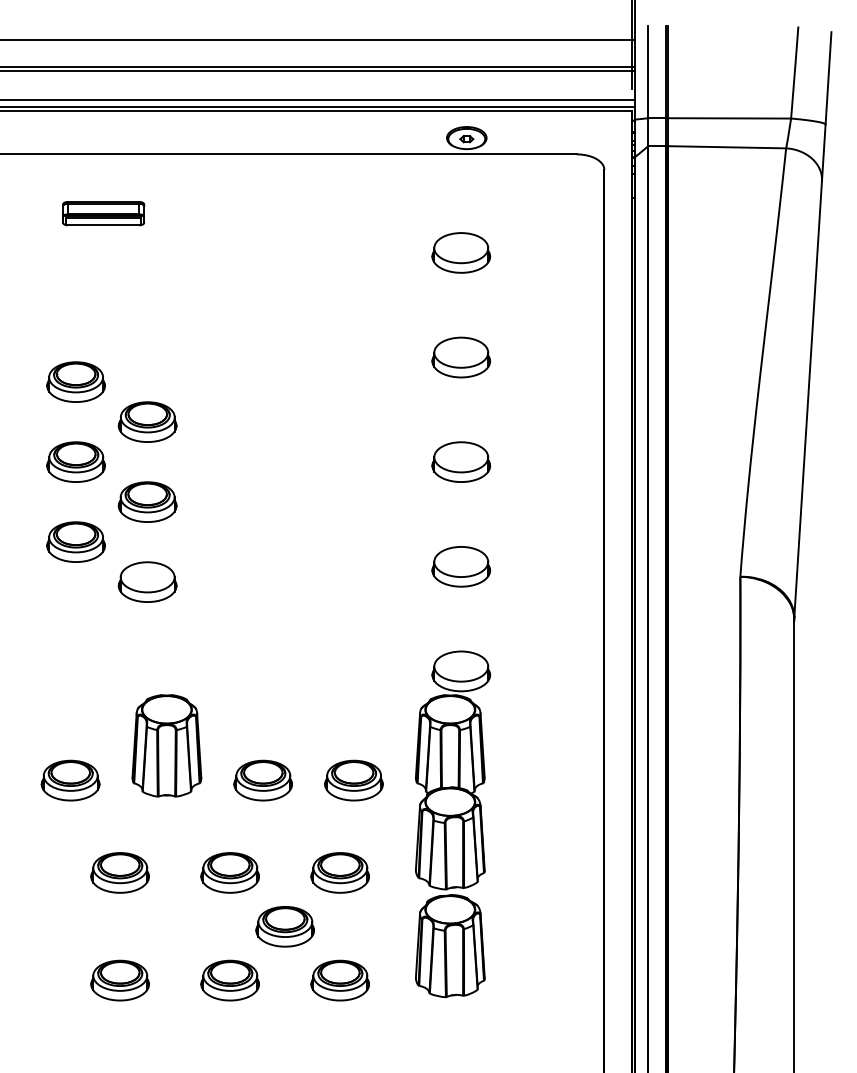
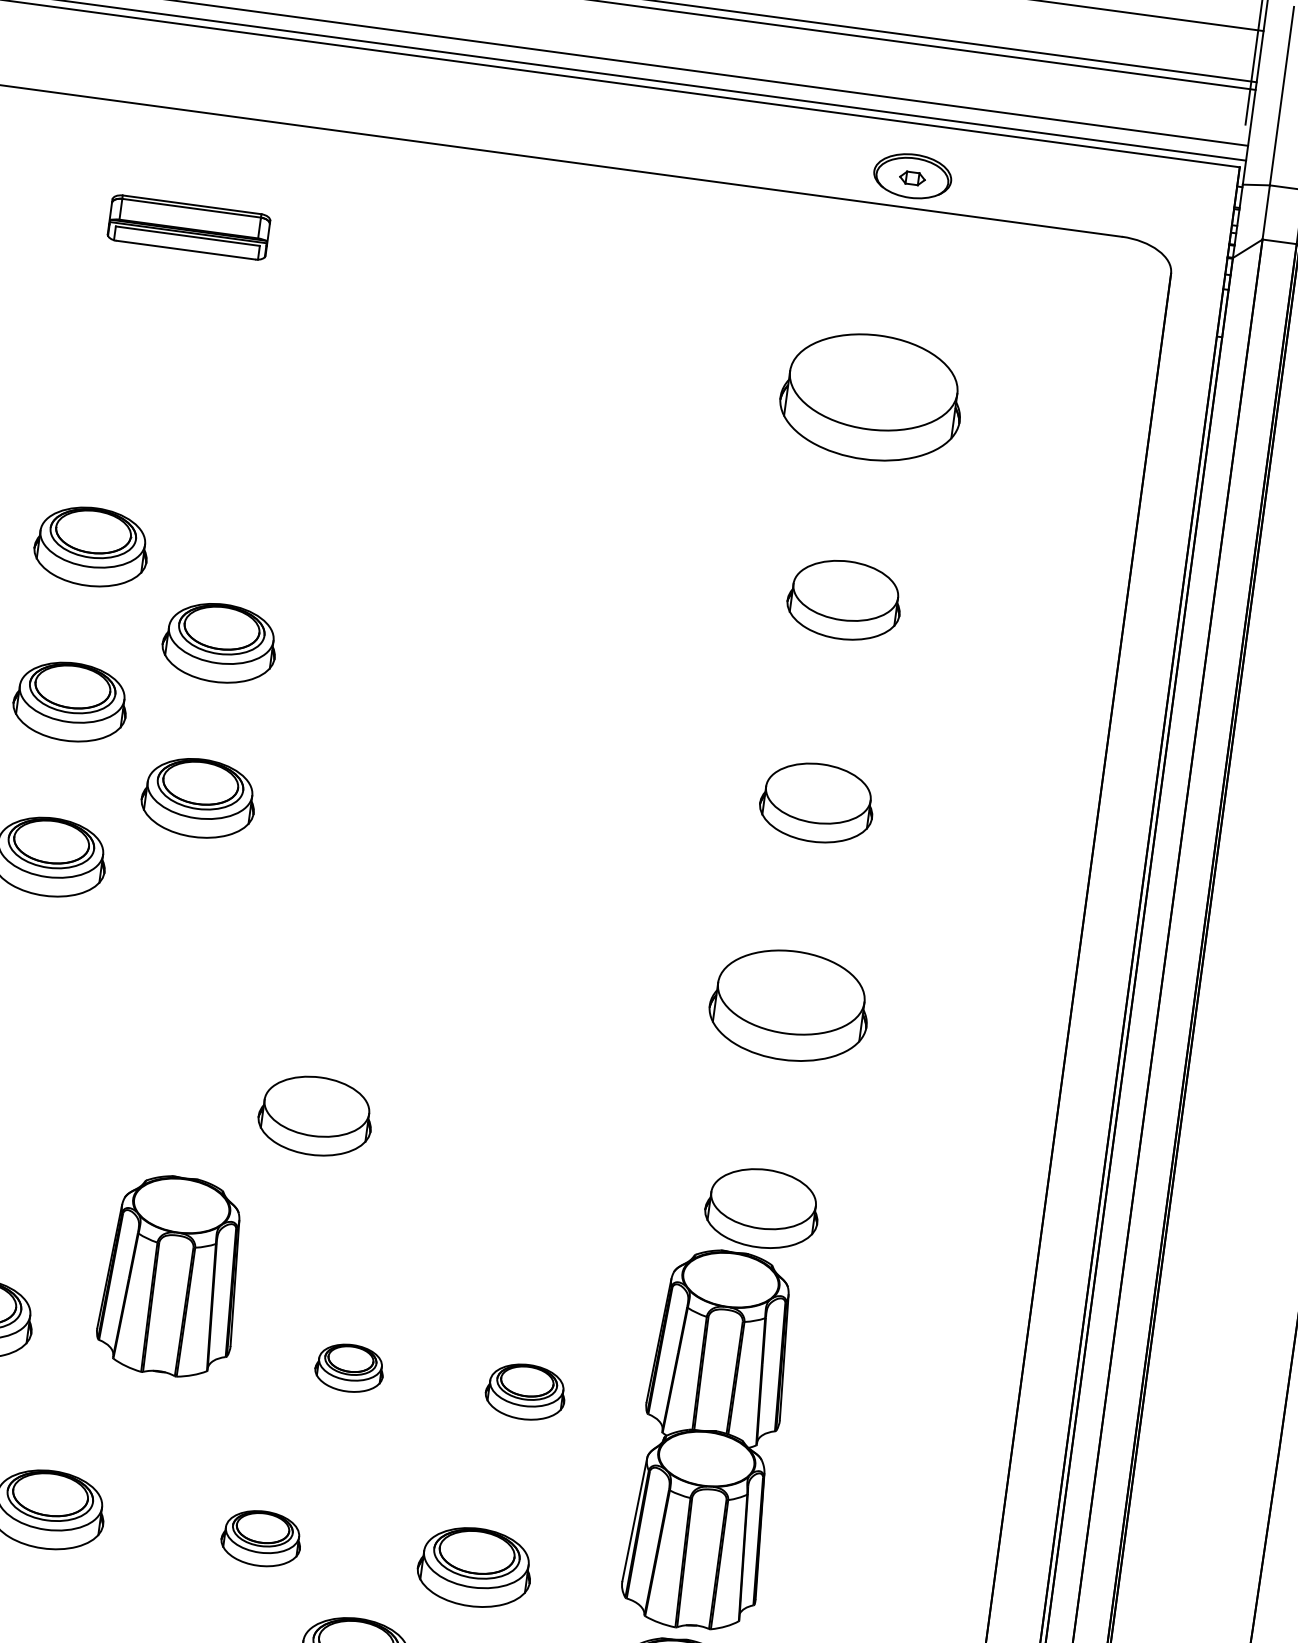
part: (461, 252) -> (872, 396), size x1.6
part: (461, 566) -> (790, 1005), size x1.4
part: (147, 581) -> (315, 1114), moved
part: (262, 780) -> (348, 1367), size x0.6
part: (353, 780) -> (524, 1391), size x0.7
part: (229, 872) -> (260, 1537), size x0.7

